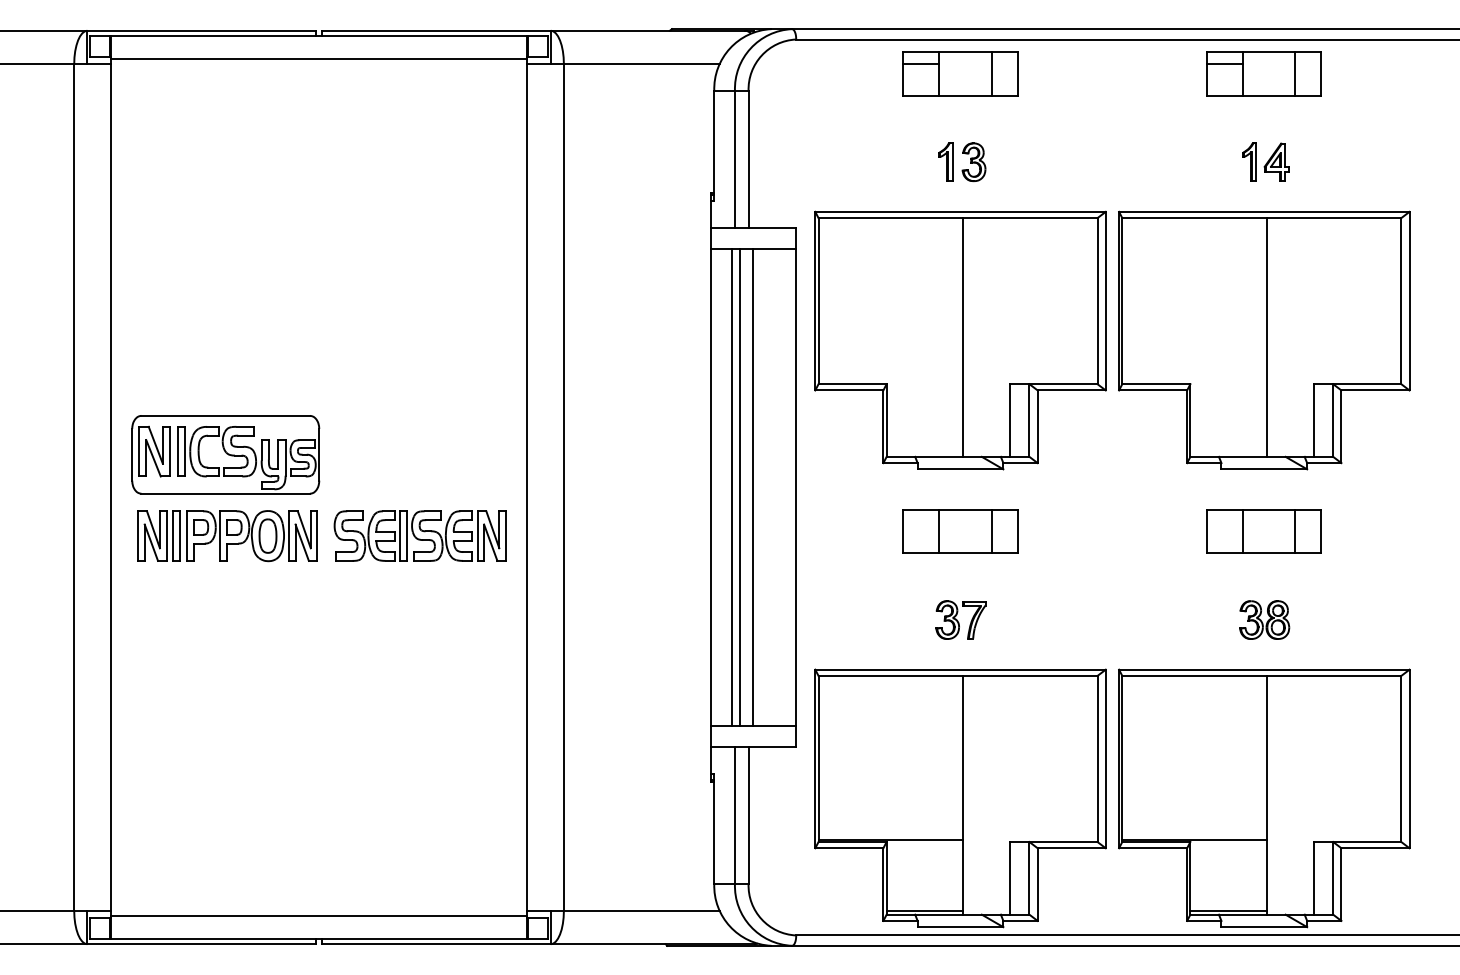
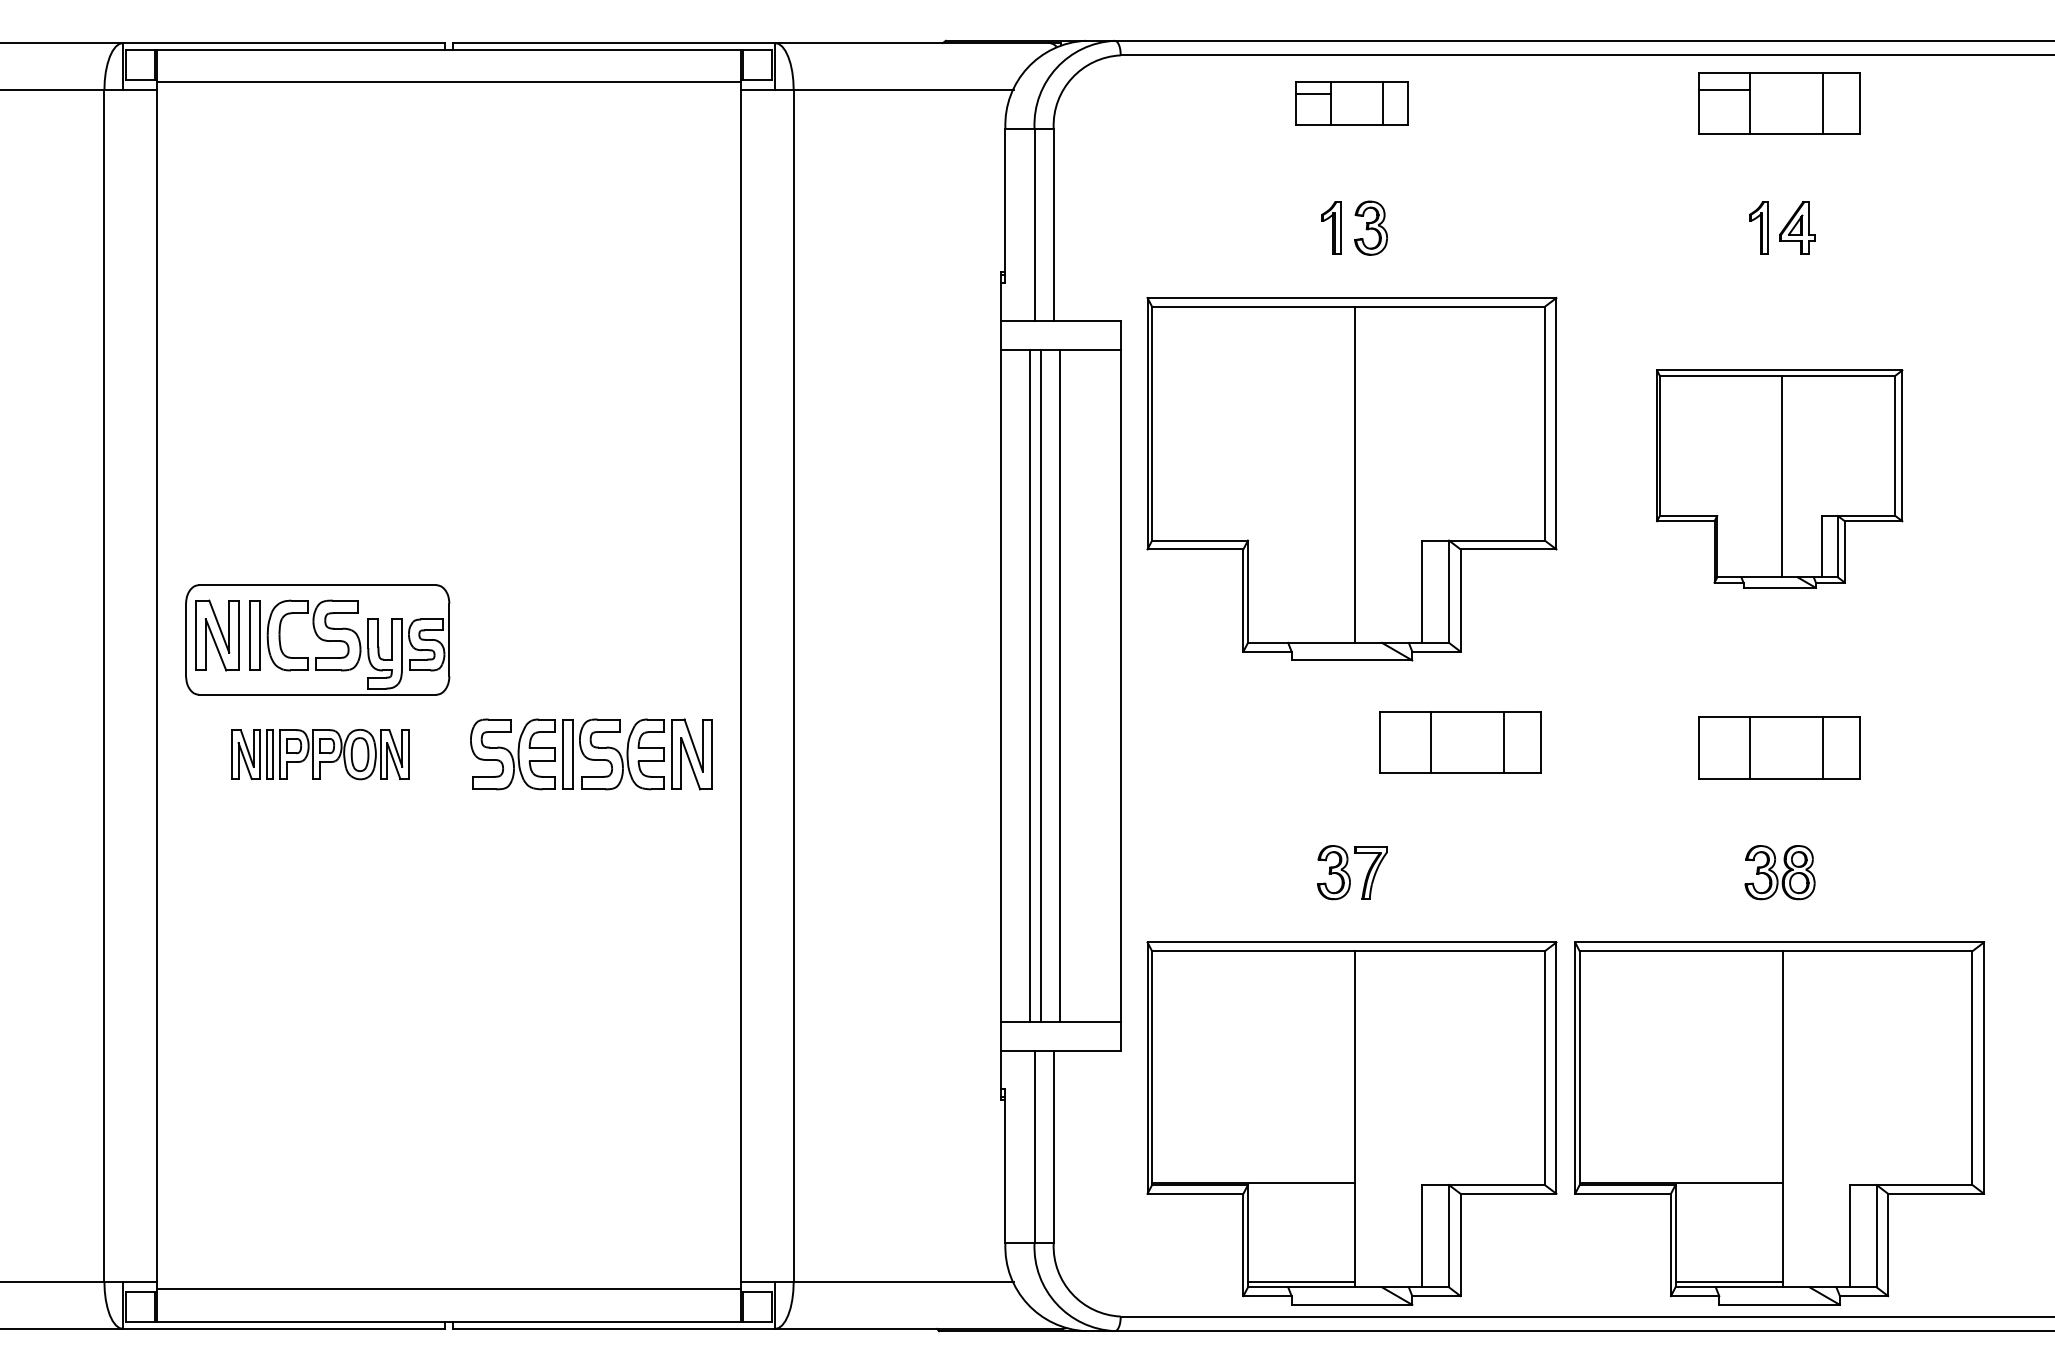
part: (960, 73) -> (1351, 103), size x0.7
part: (1264, 340) -> (1779, 479), size x0.6
part: (960, 531) -> (1460, 742), moved
part: (227, 536) -> (320, 754), size x0.7

